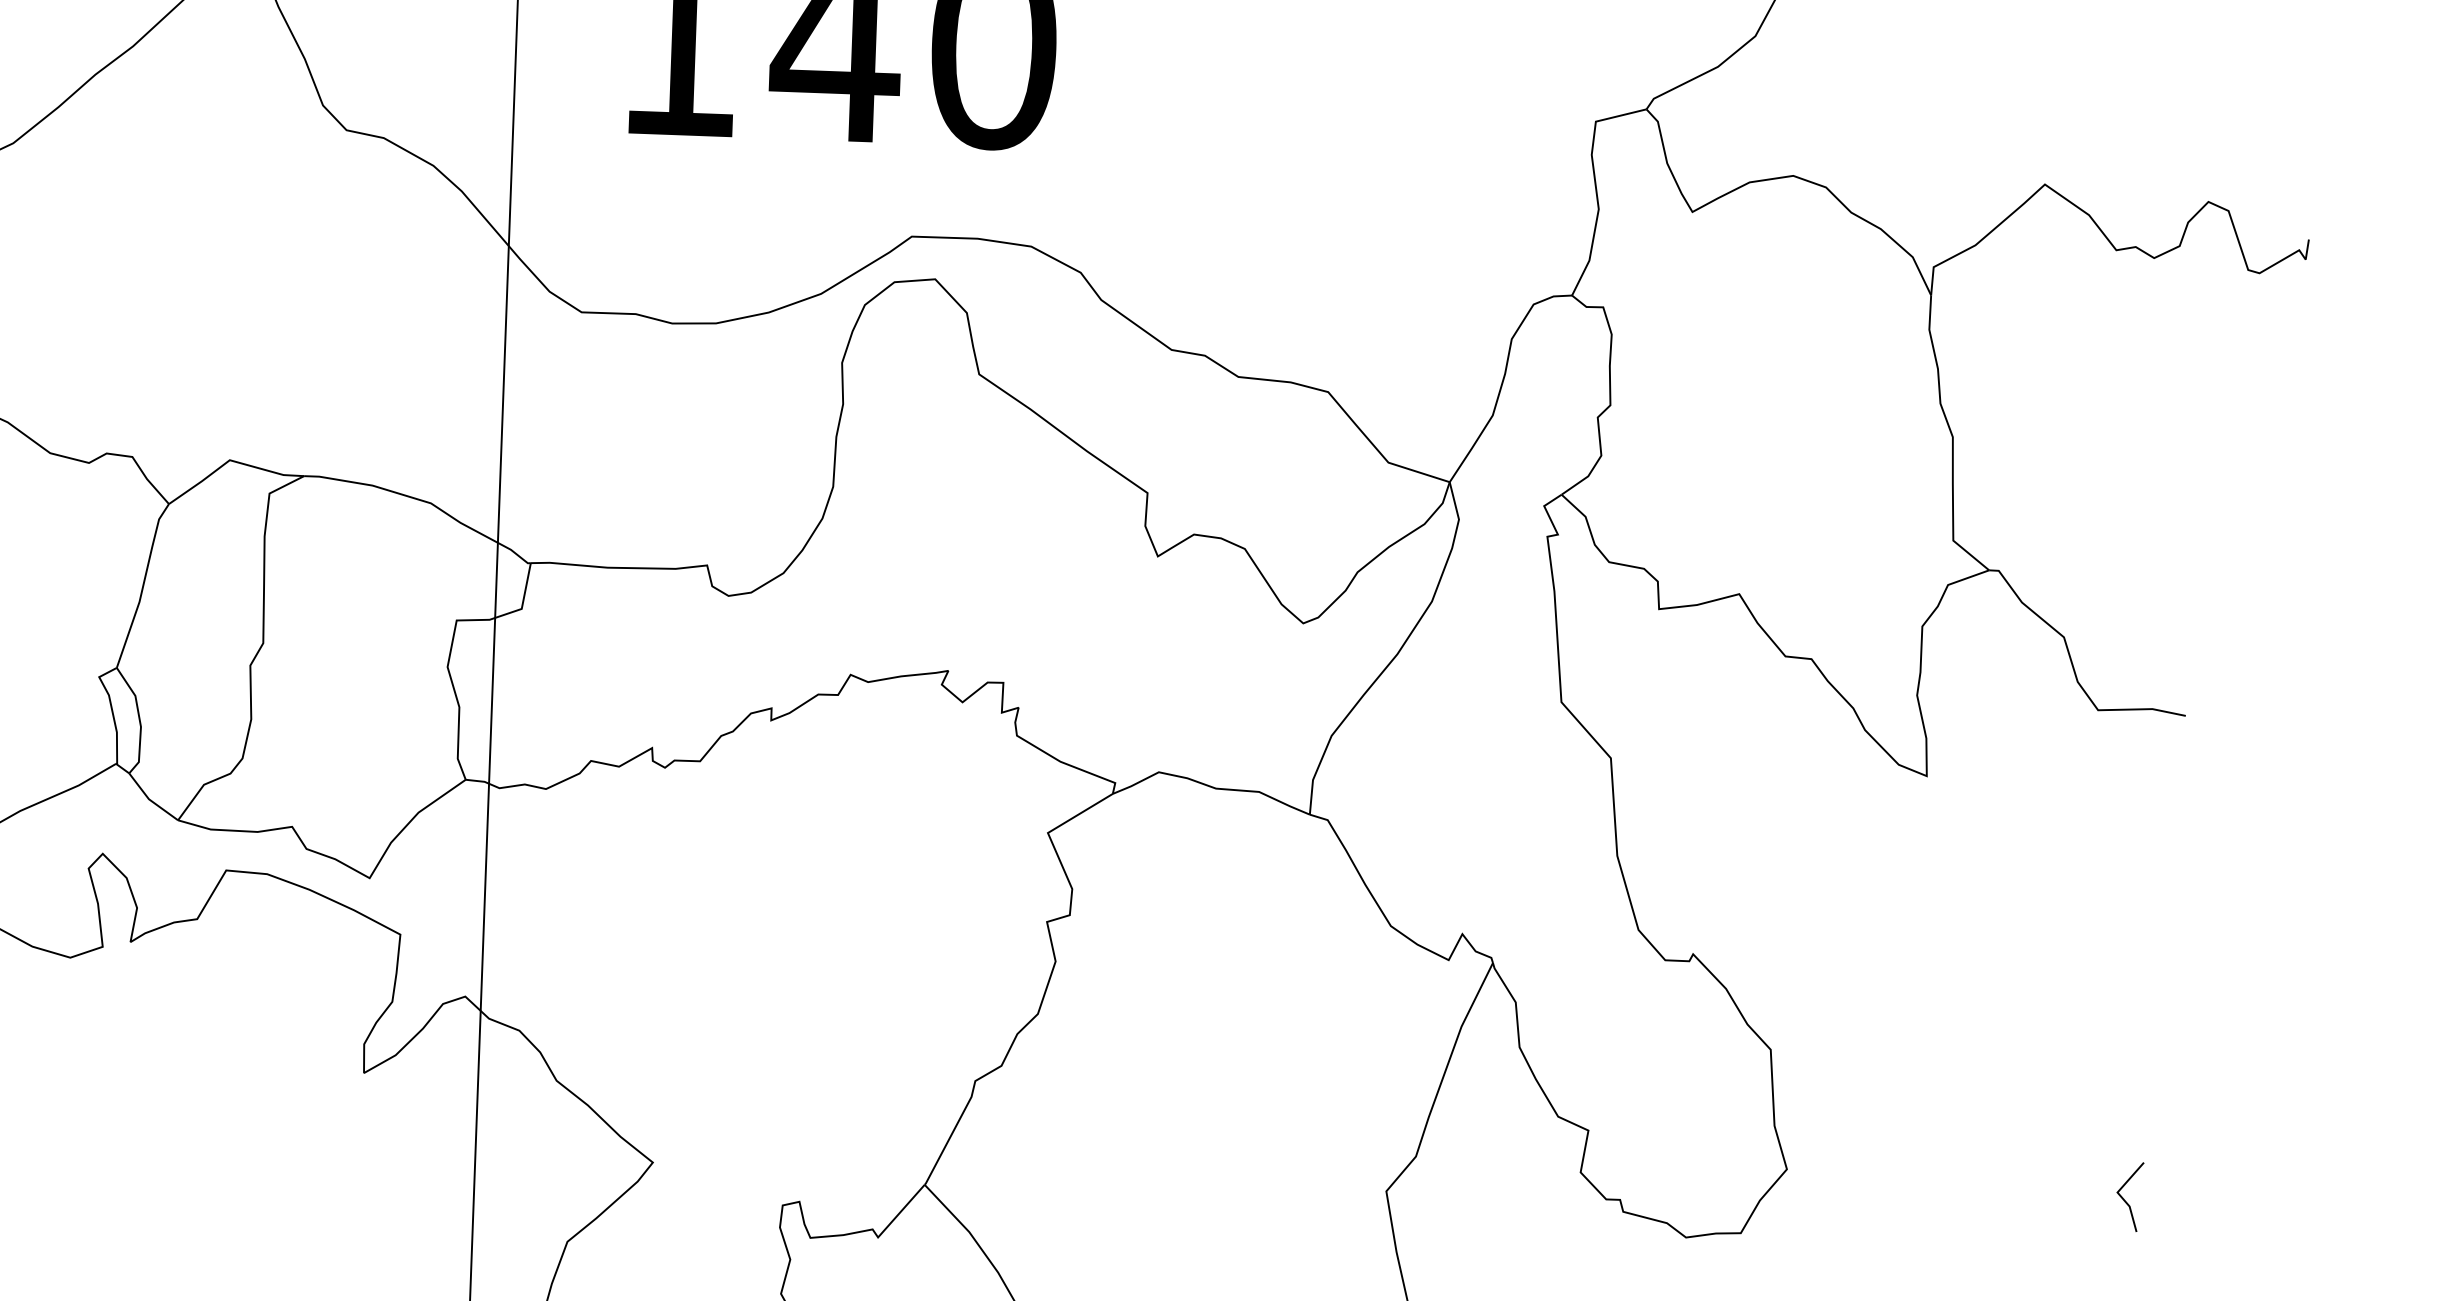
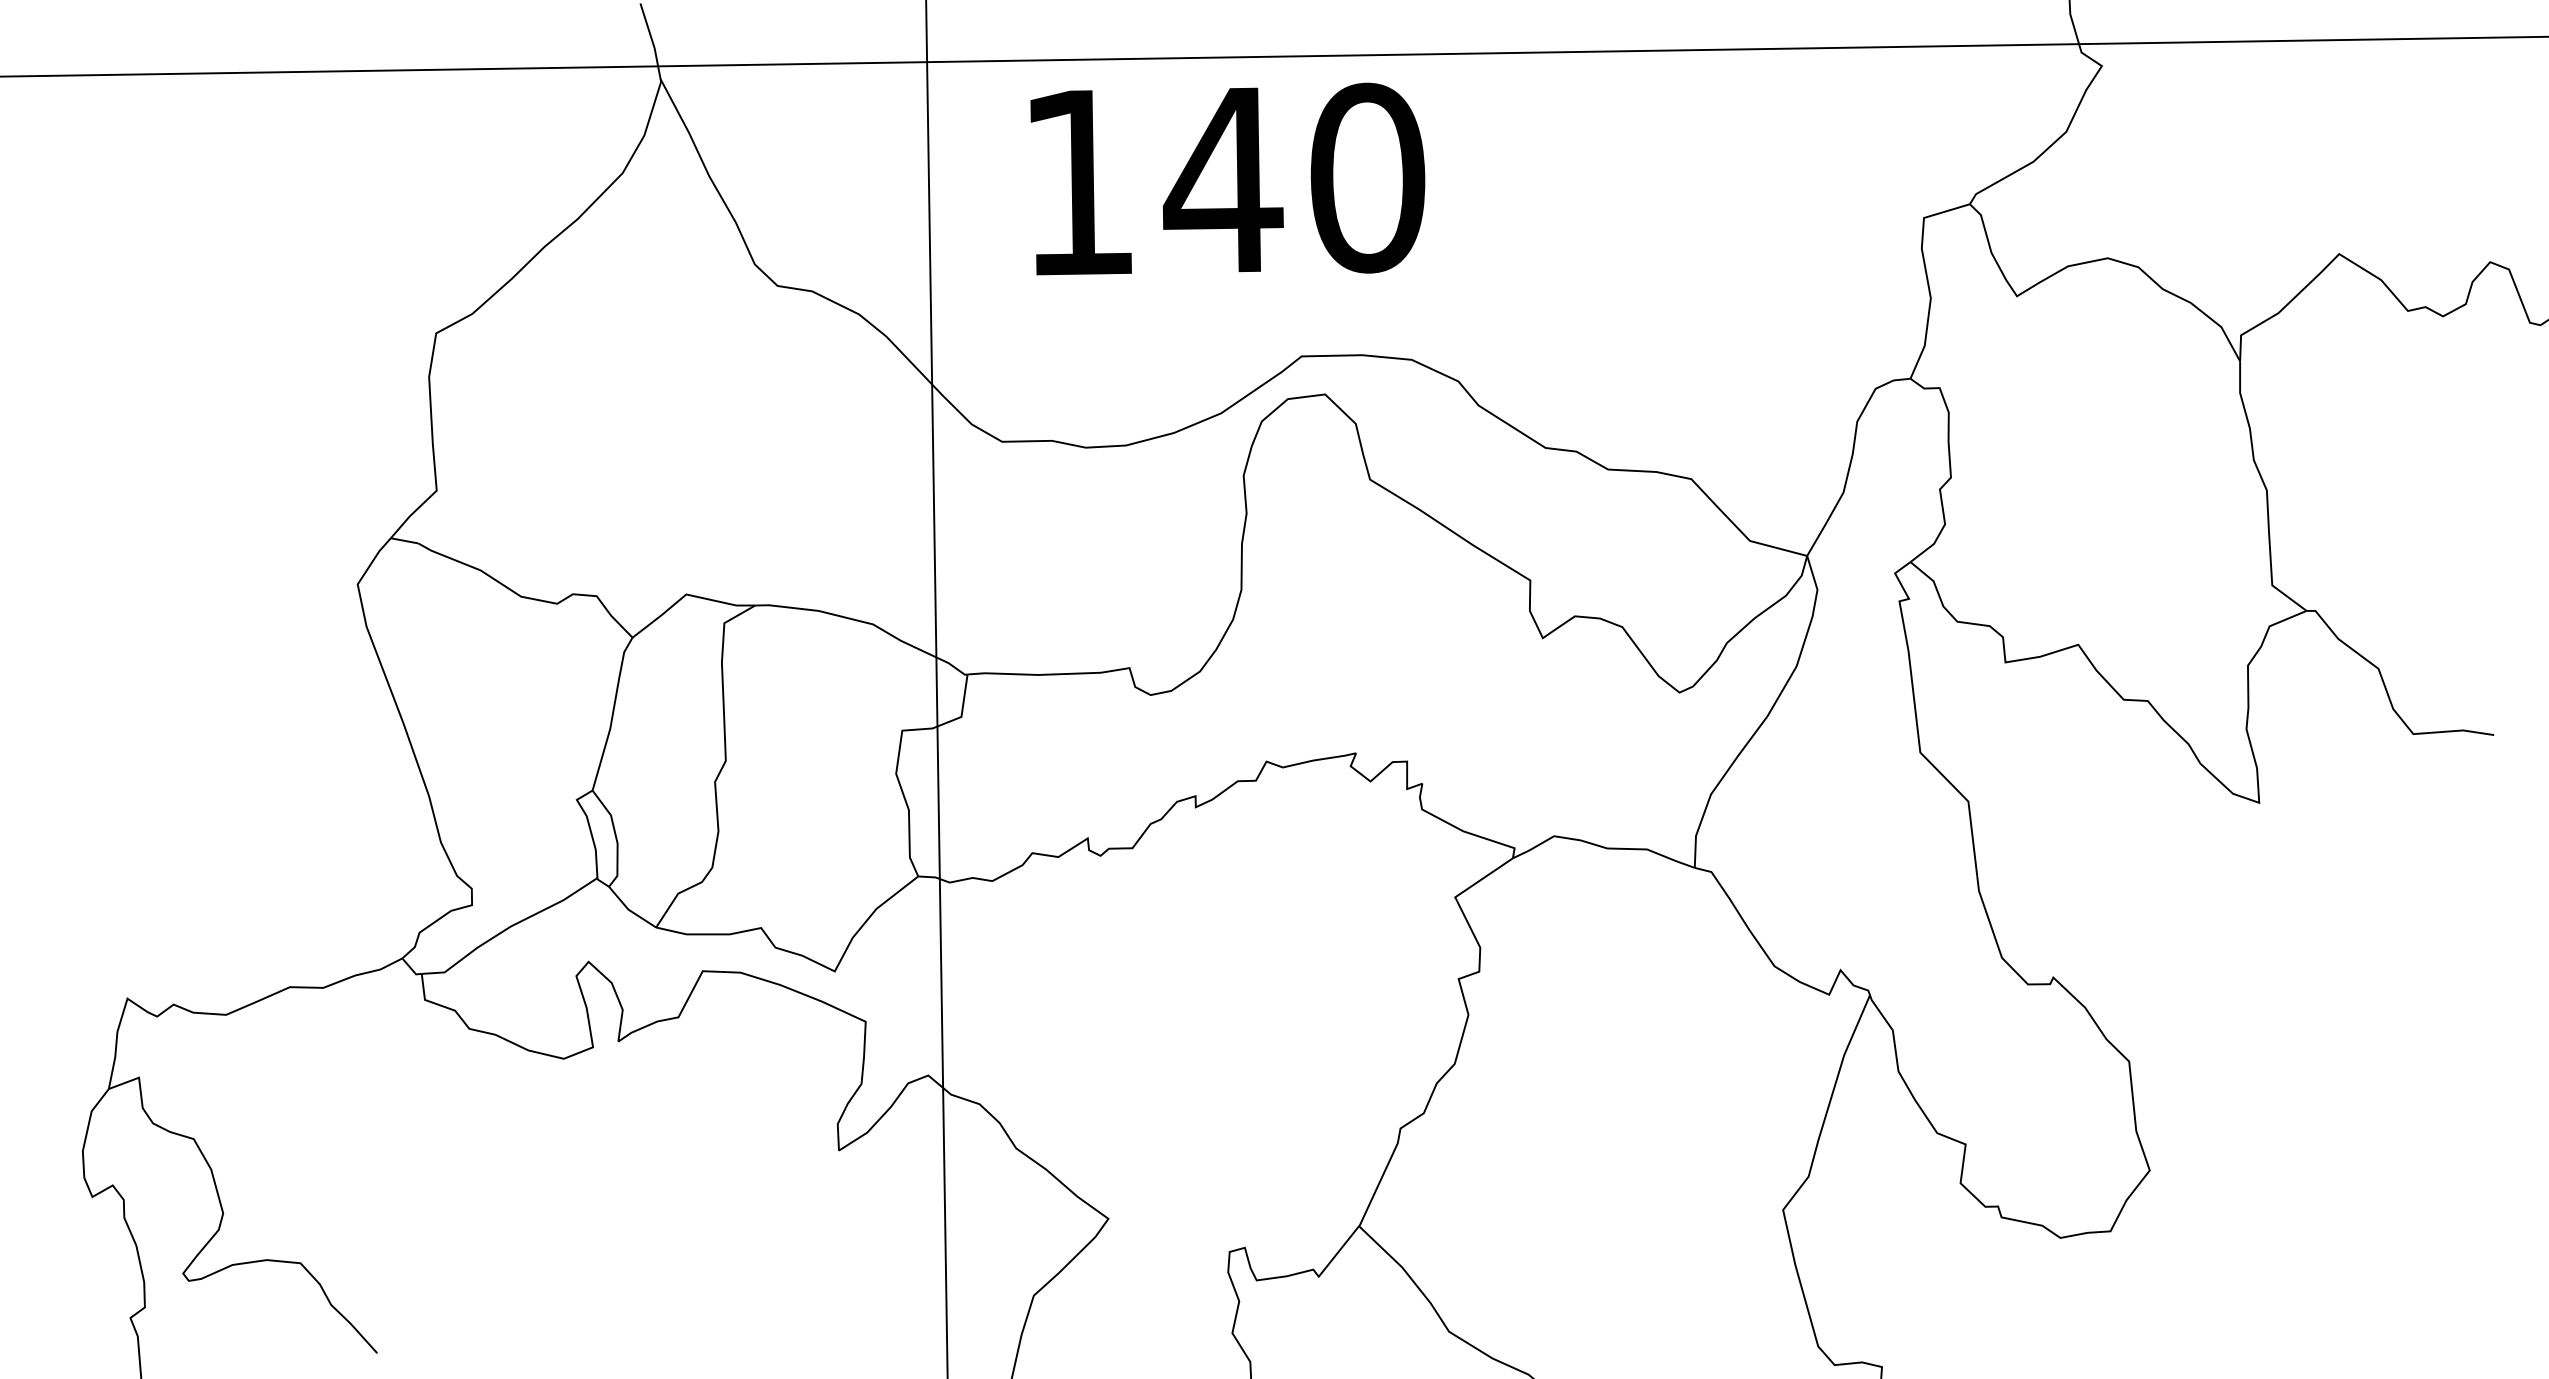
line: (2124, 1199) -> (2461, 1181), removed

